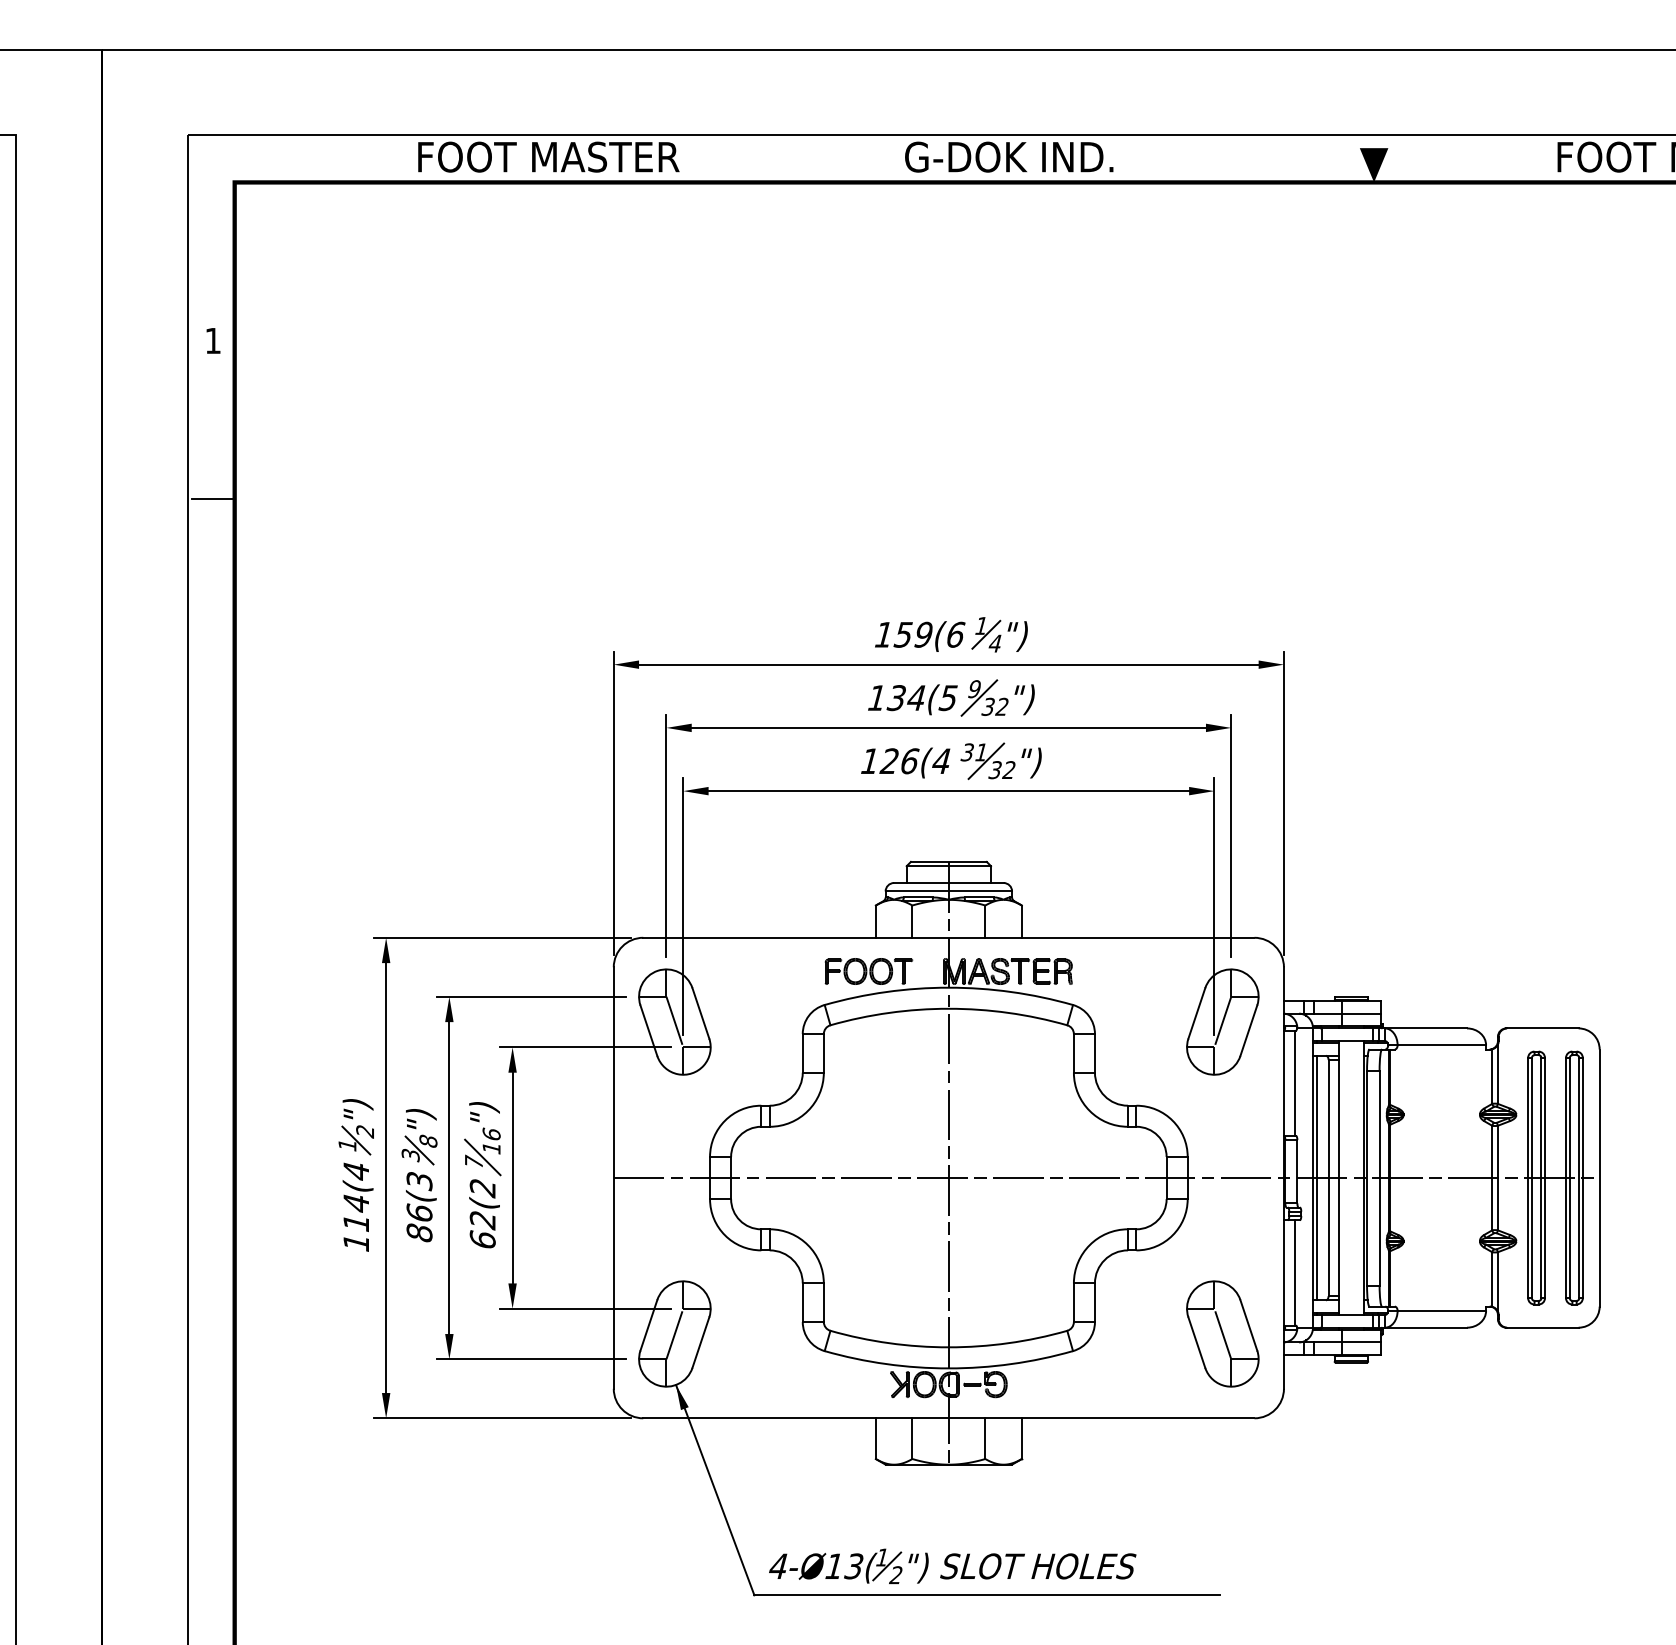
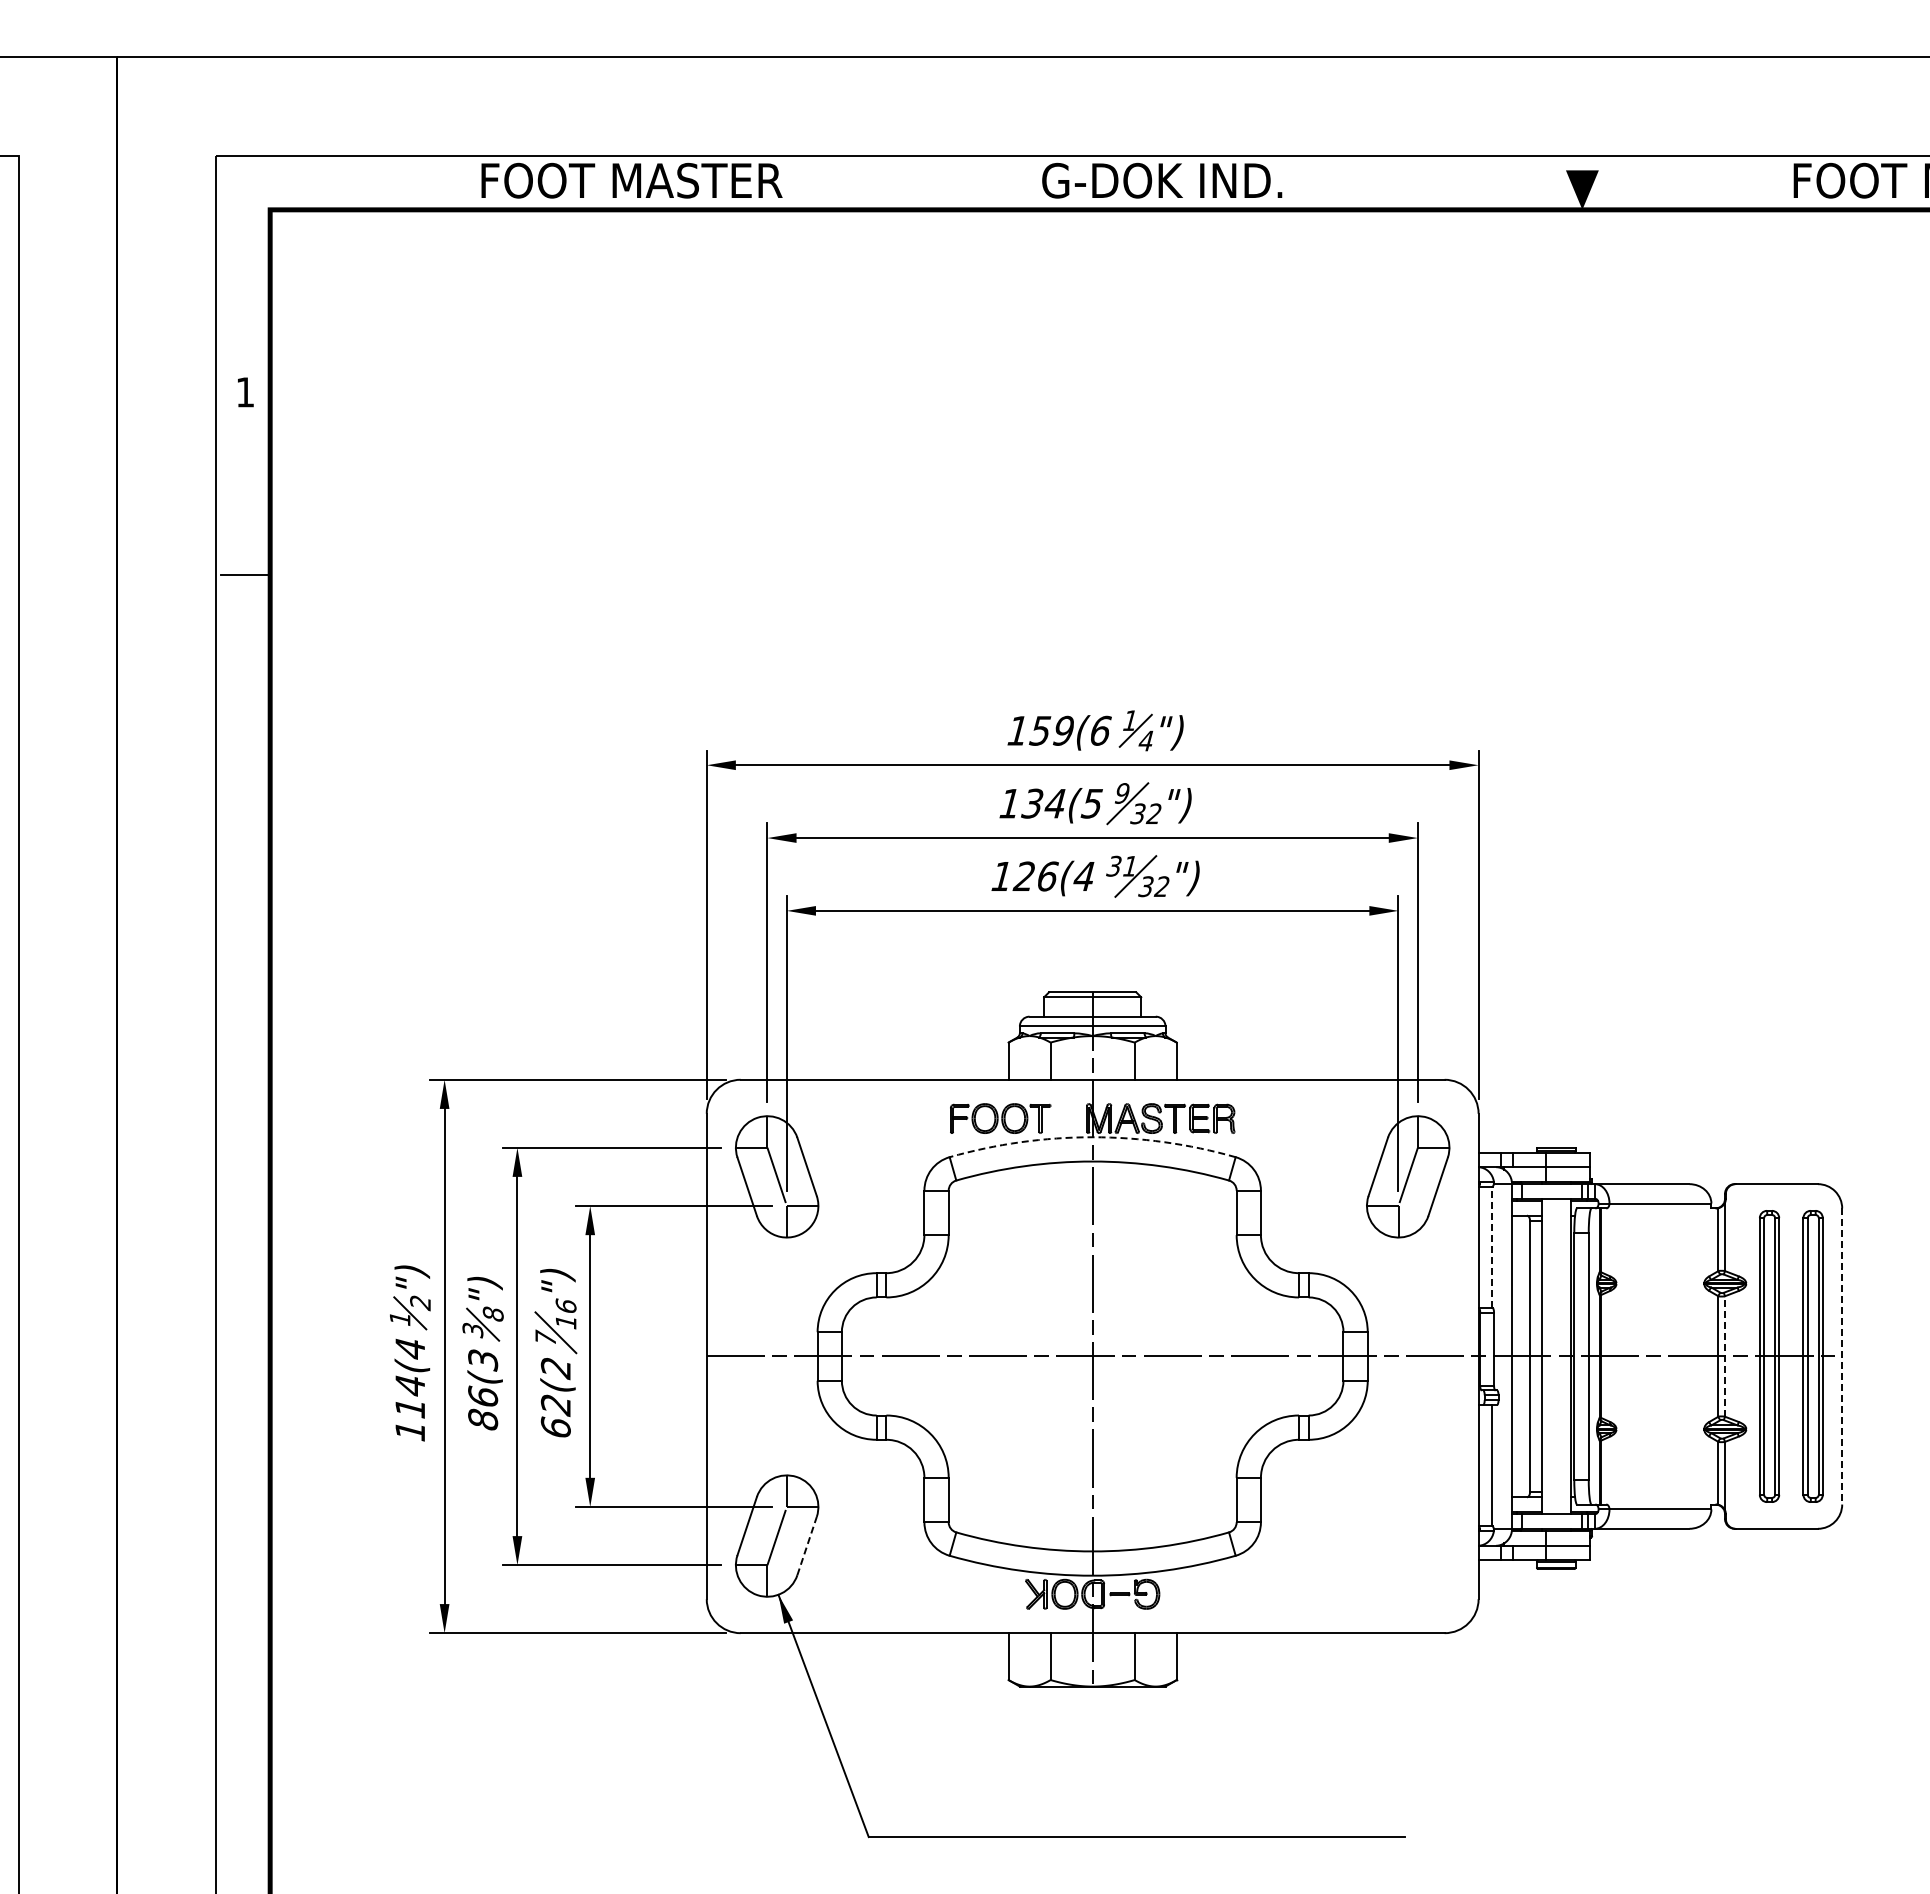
arc: (948, 987) -> (1092, 1137), solid -> dashed
line: (1295, 1083) -> (1491, 1247), solid -> dashed
line: (1498, 1177) -> (1725, 1355), solid -> dashed
line: (1316, 1178) -> (1516, 1356), removed
line: (1599, 1178) -> (1842, 1356), solid -> dashed
part: (1223, 1333) -> (1408, 1535), removed
line: (701, 1343) -> (807, 1546), solid -> dashed
part: (952, 1566) -> (1096, 1803), removed

